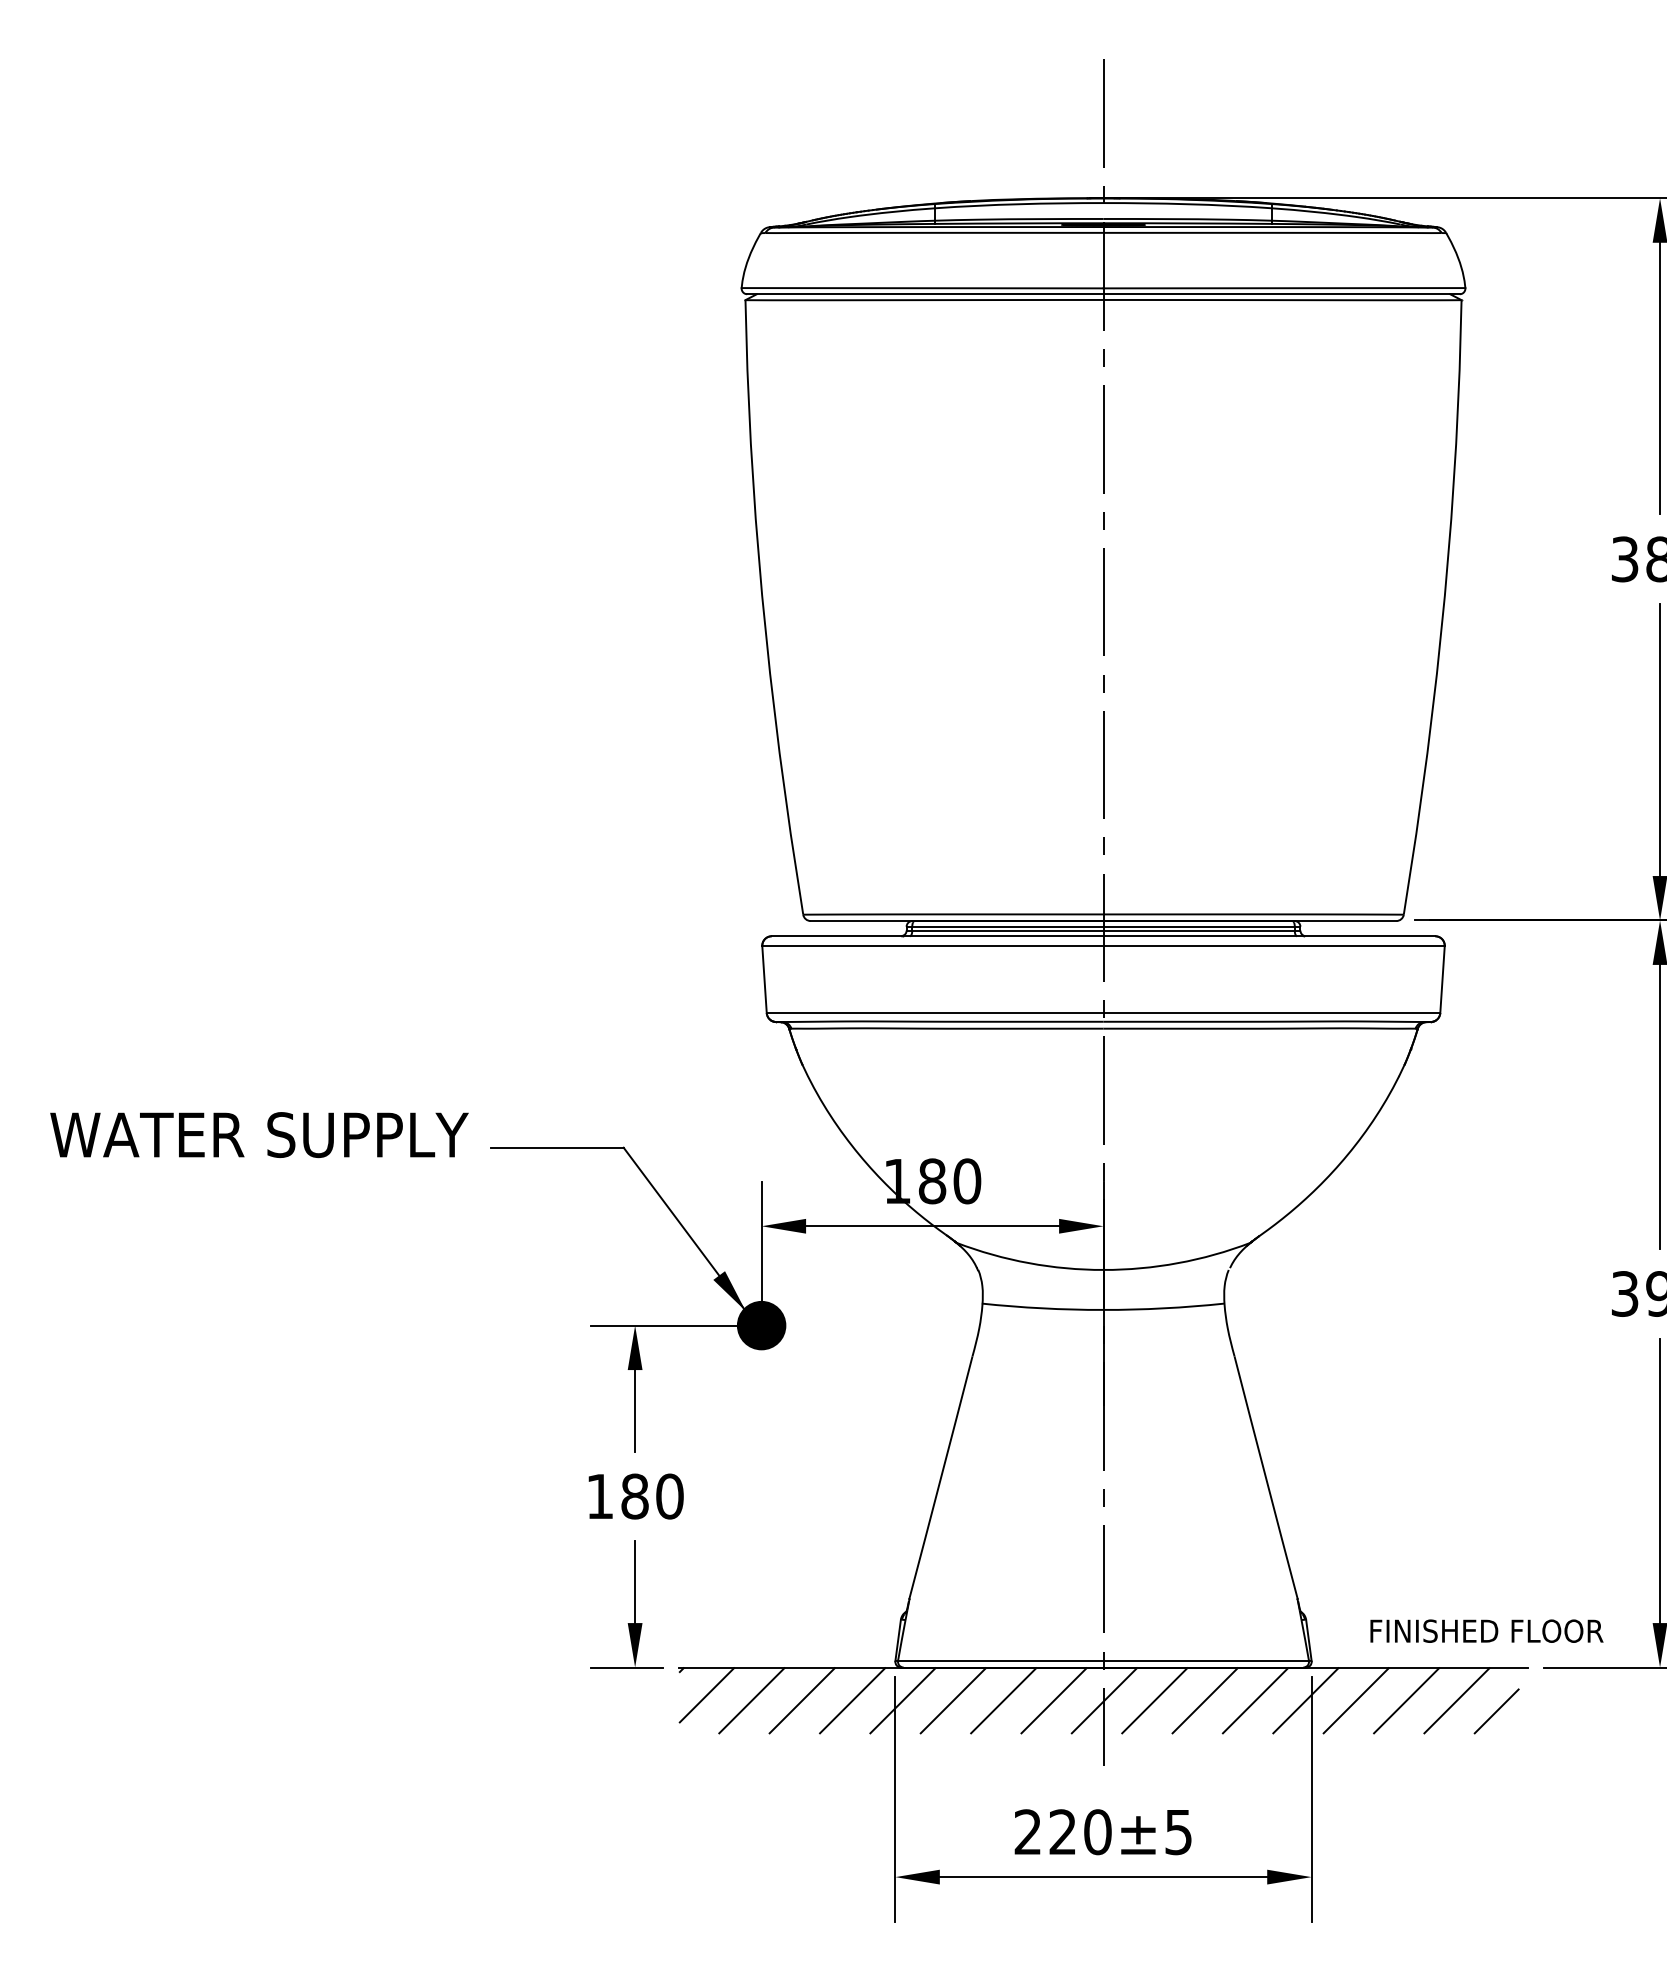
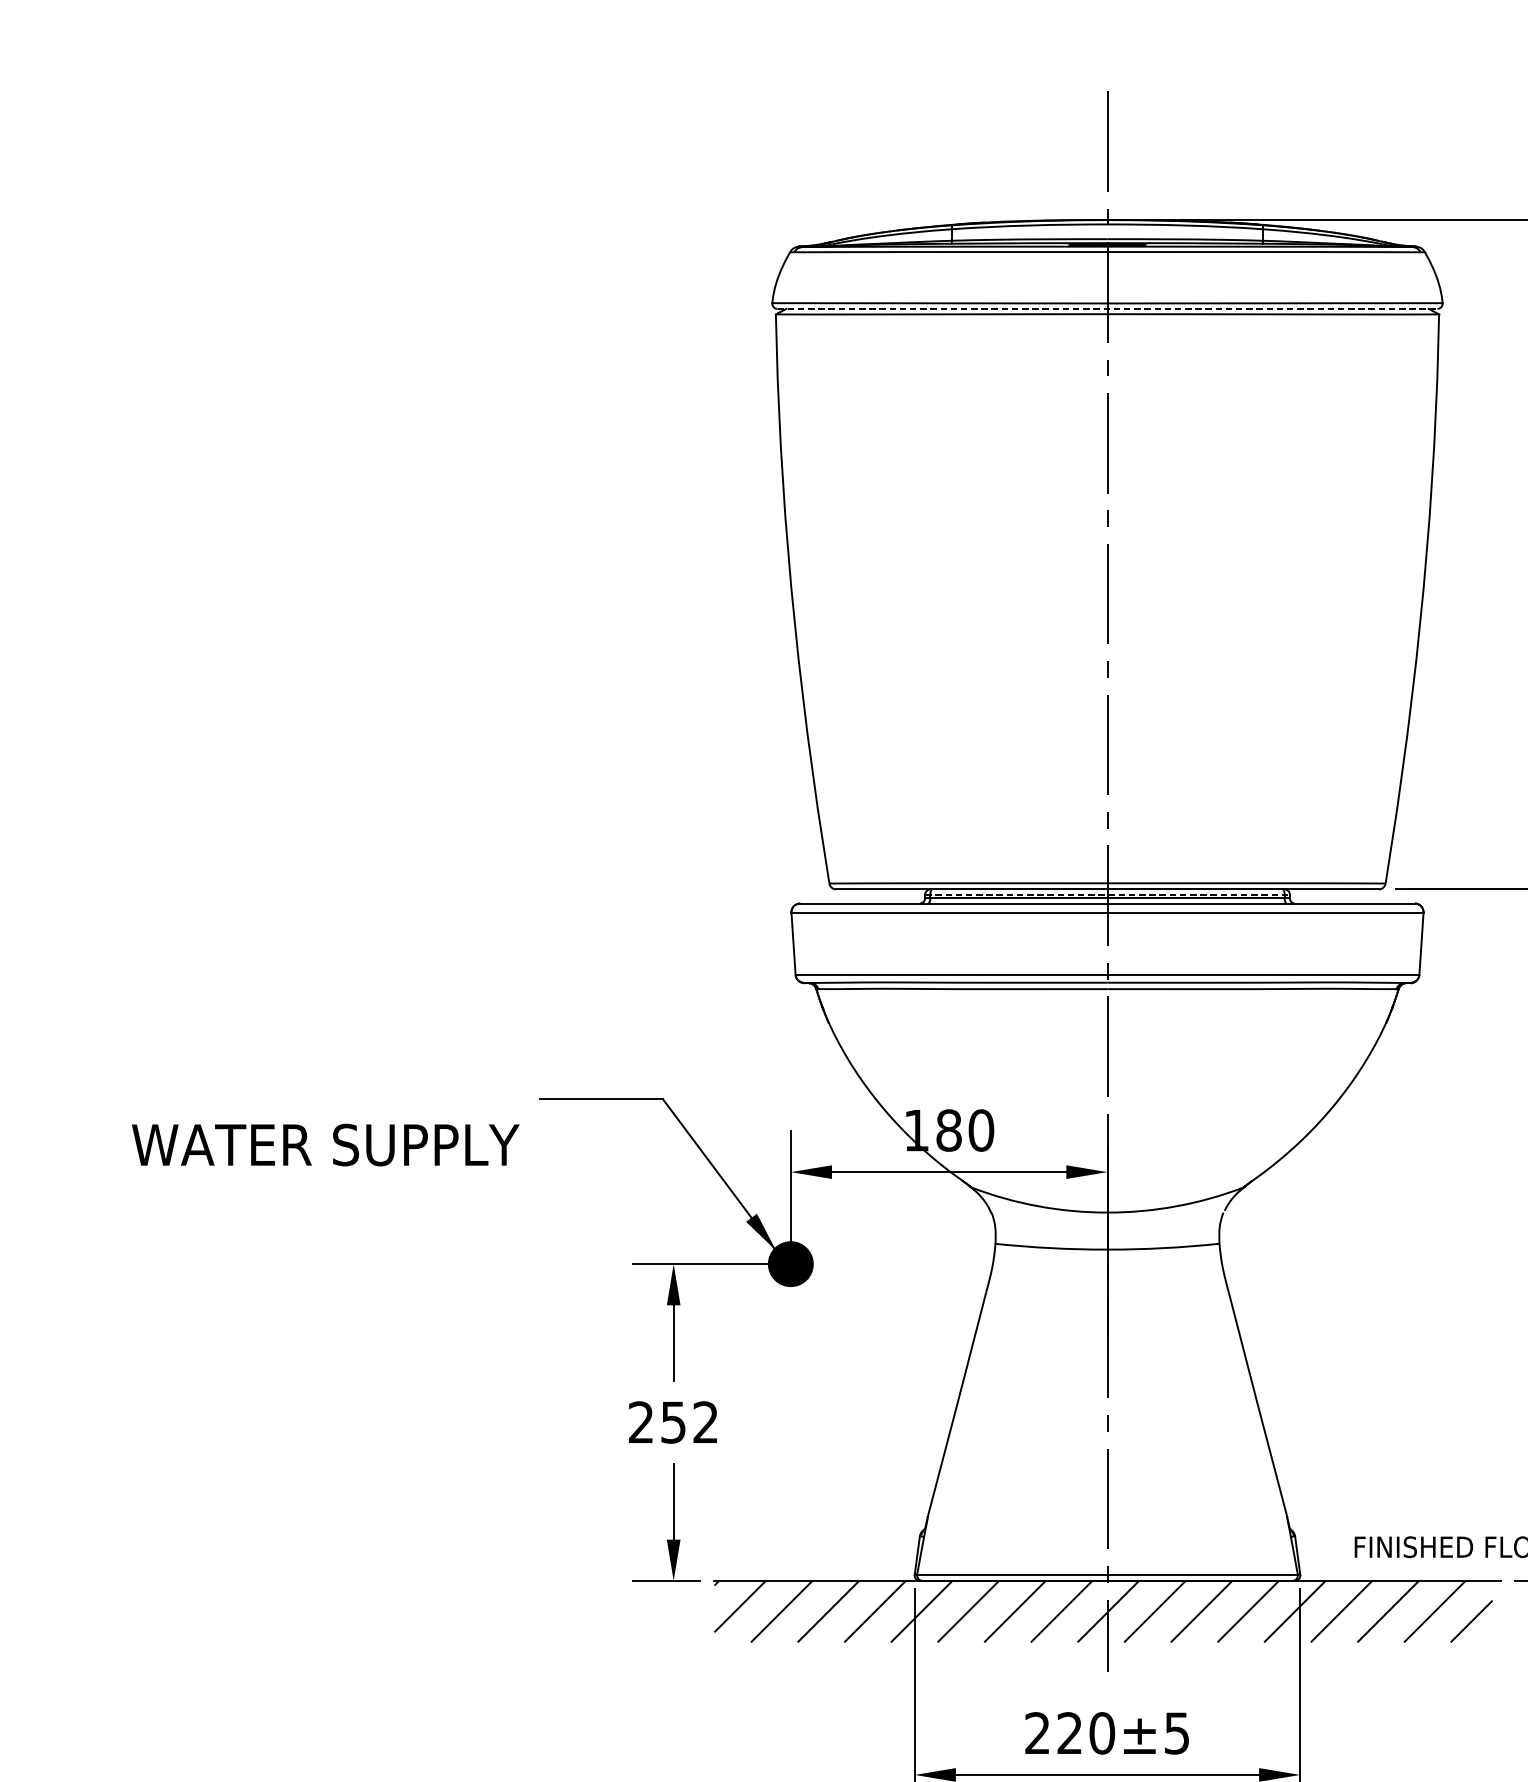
line: (1104, 294) -> (1108, 309), solid -> dashed
line: (1103, 926) -> (1107, 894), solid -> dashed
text: (259, 1135) -> (325, 1145), moved
text: (634, 1496) -> (673, 1422), 180 -> 252

